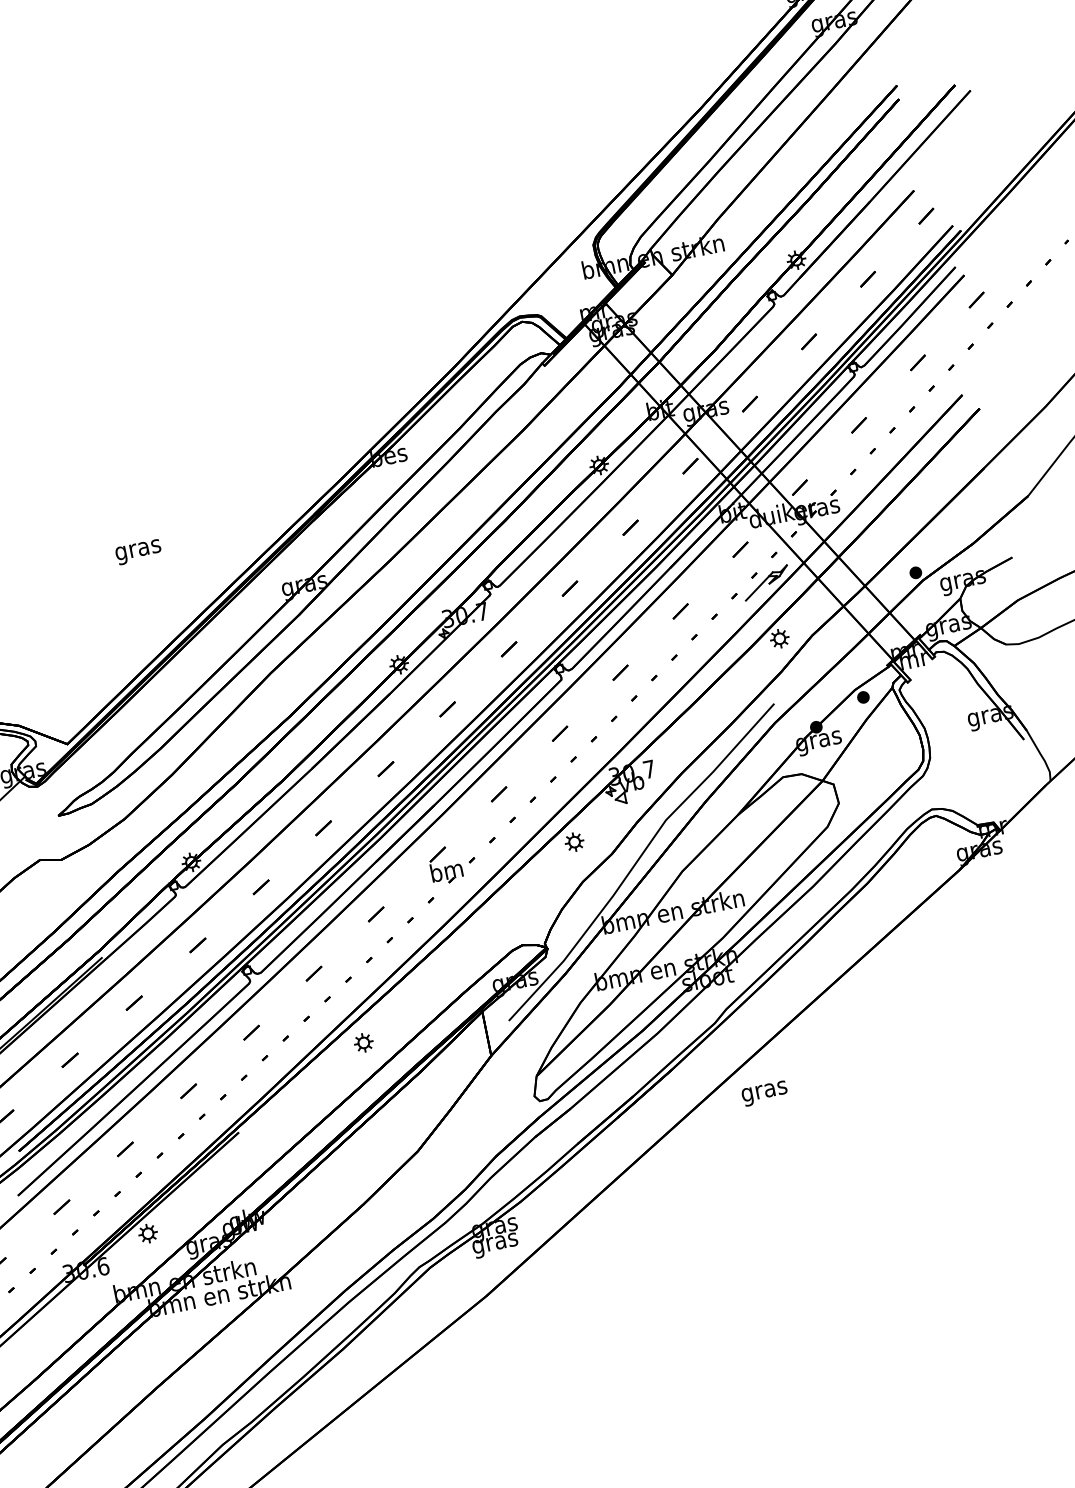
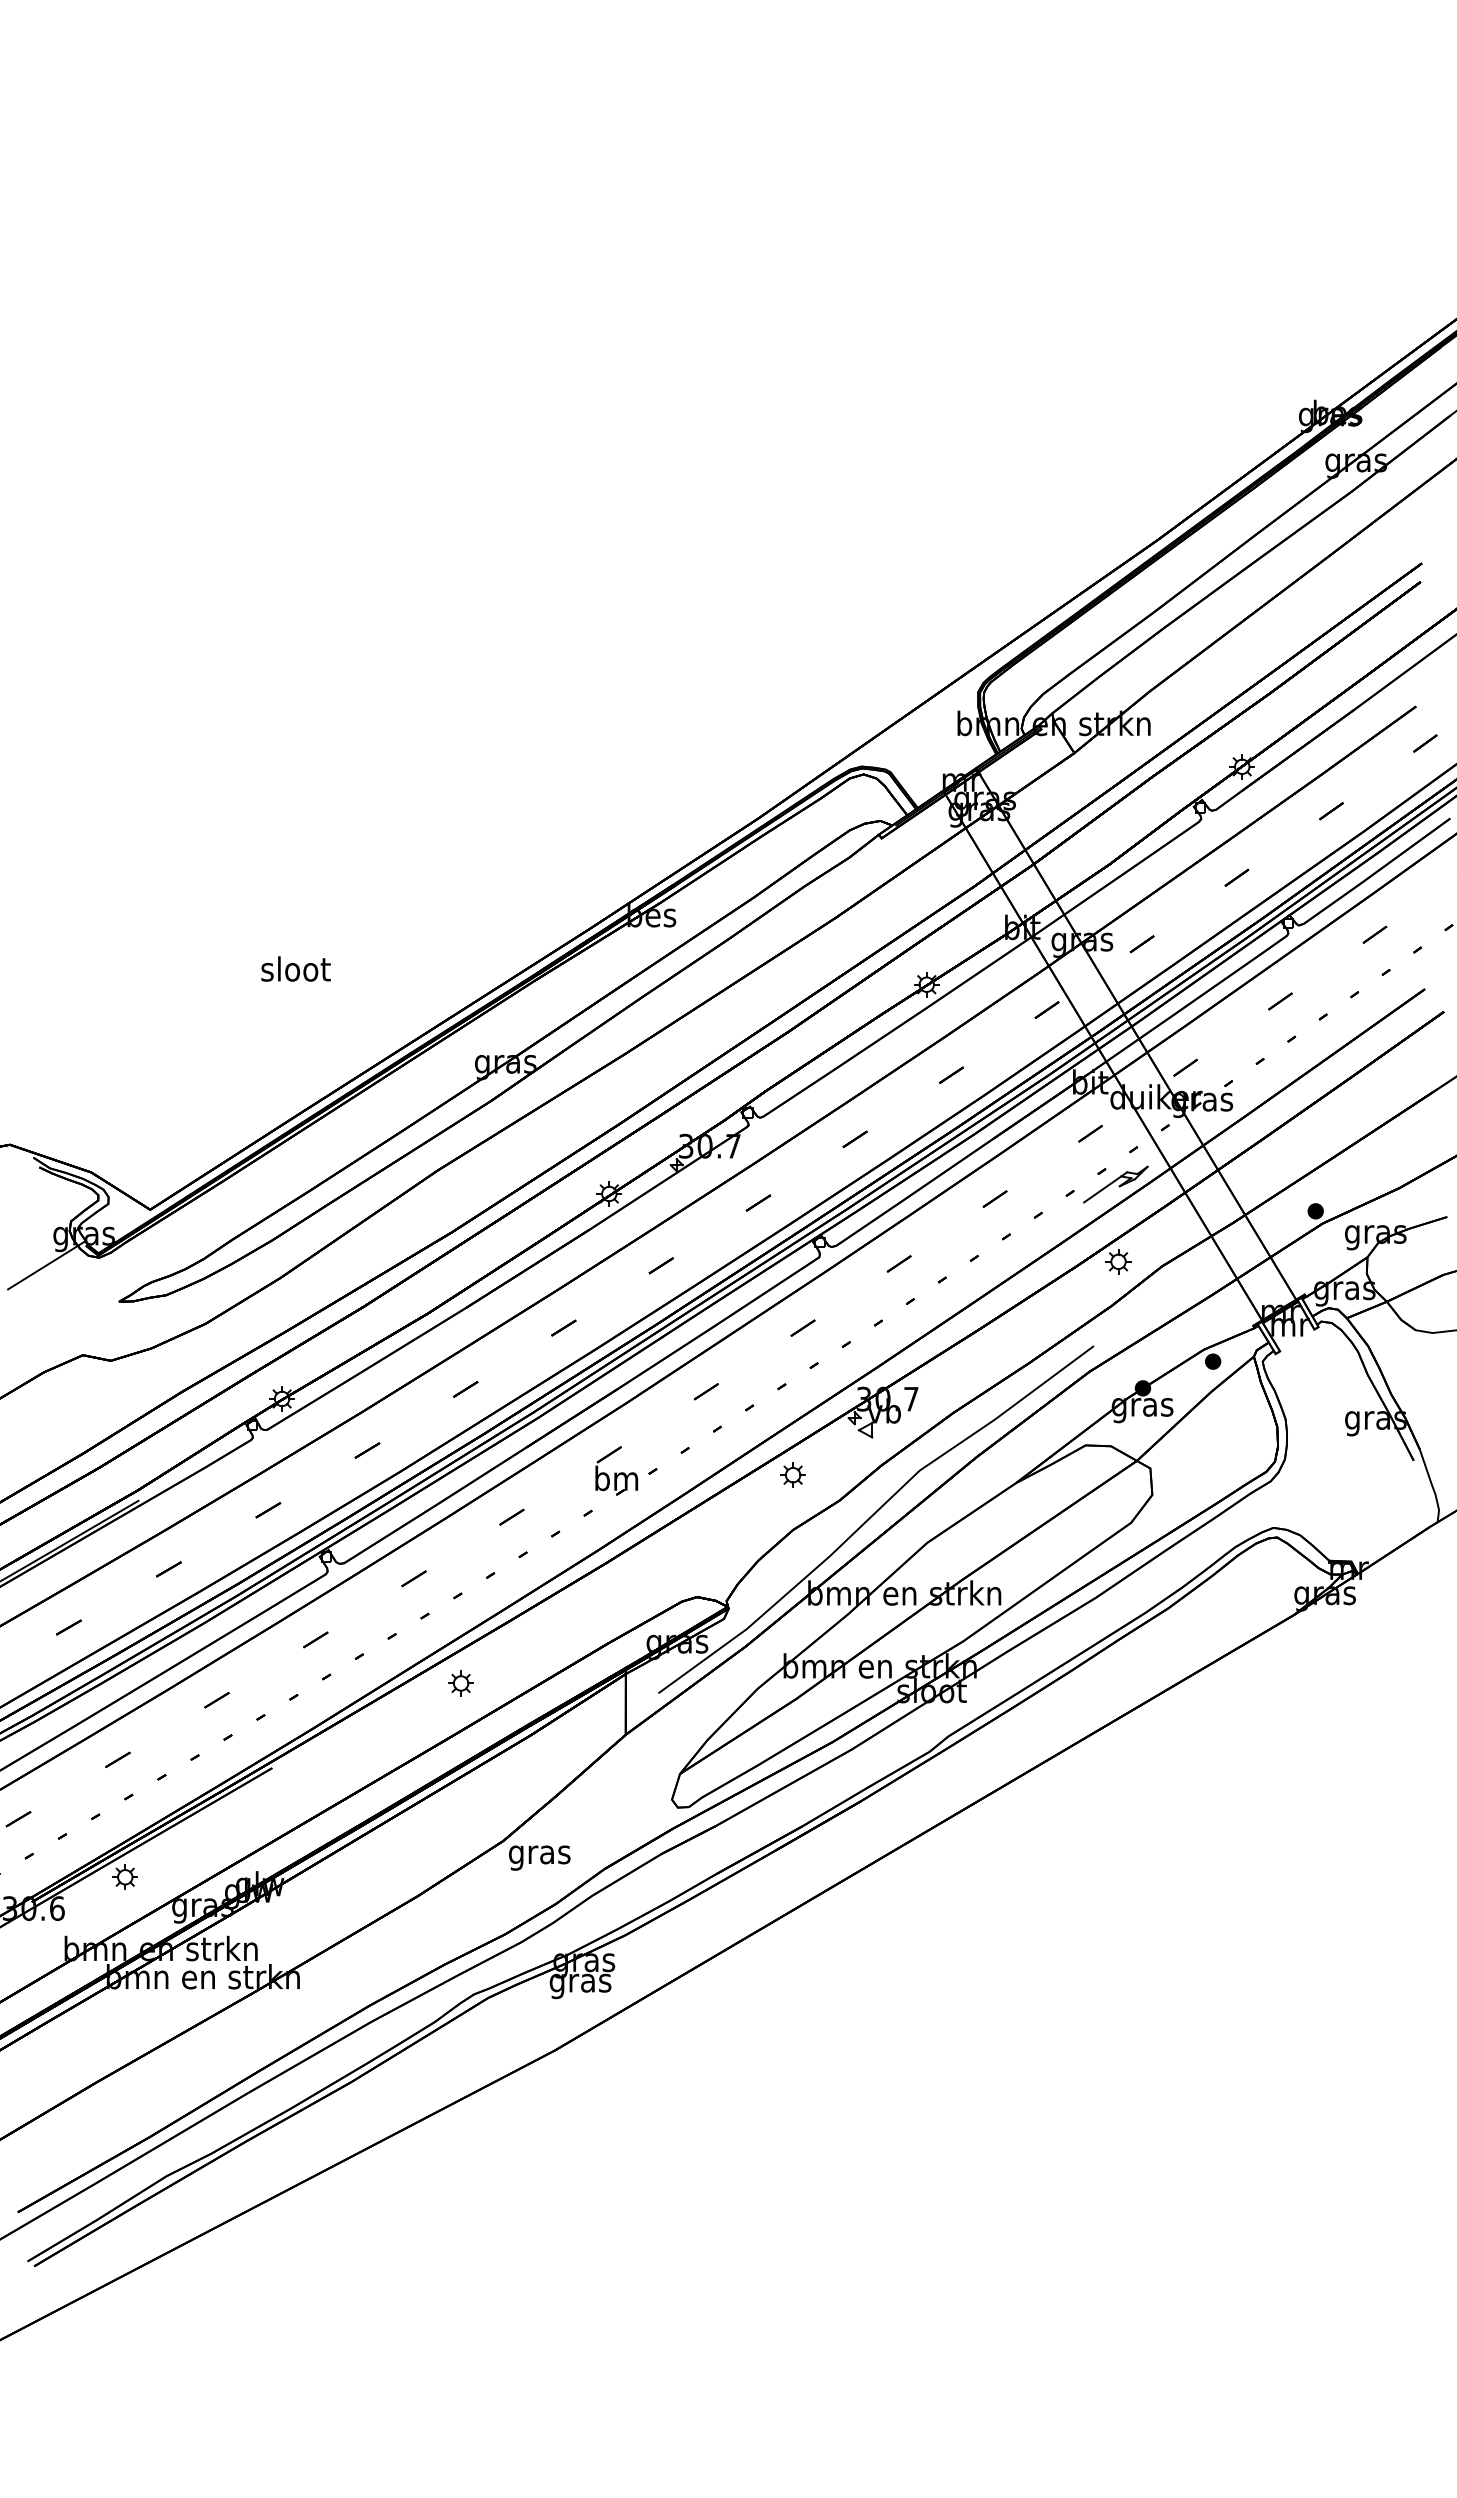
text: (138, 550) -> (295, 972), gras -> sloot
text: (764, 1093) -> (539, 1857), moved

